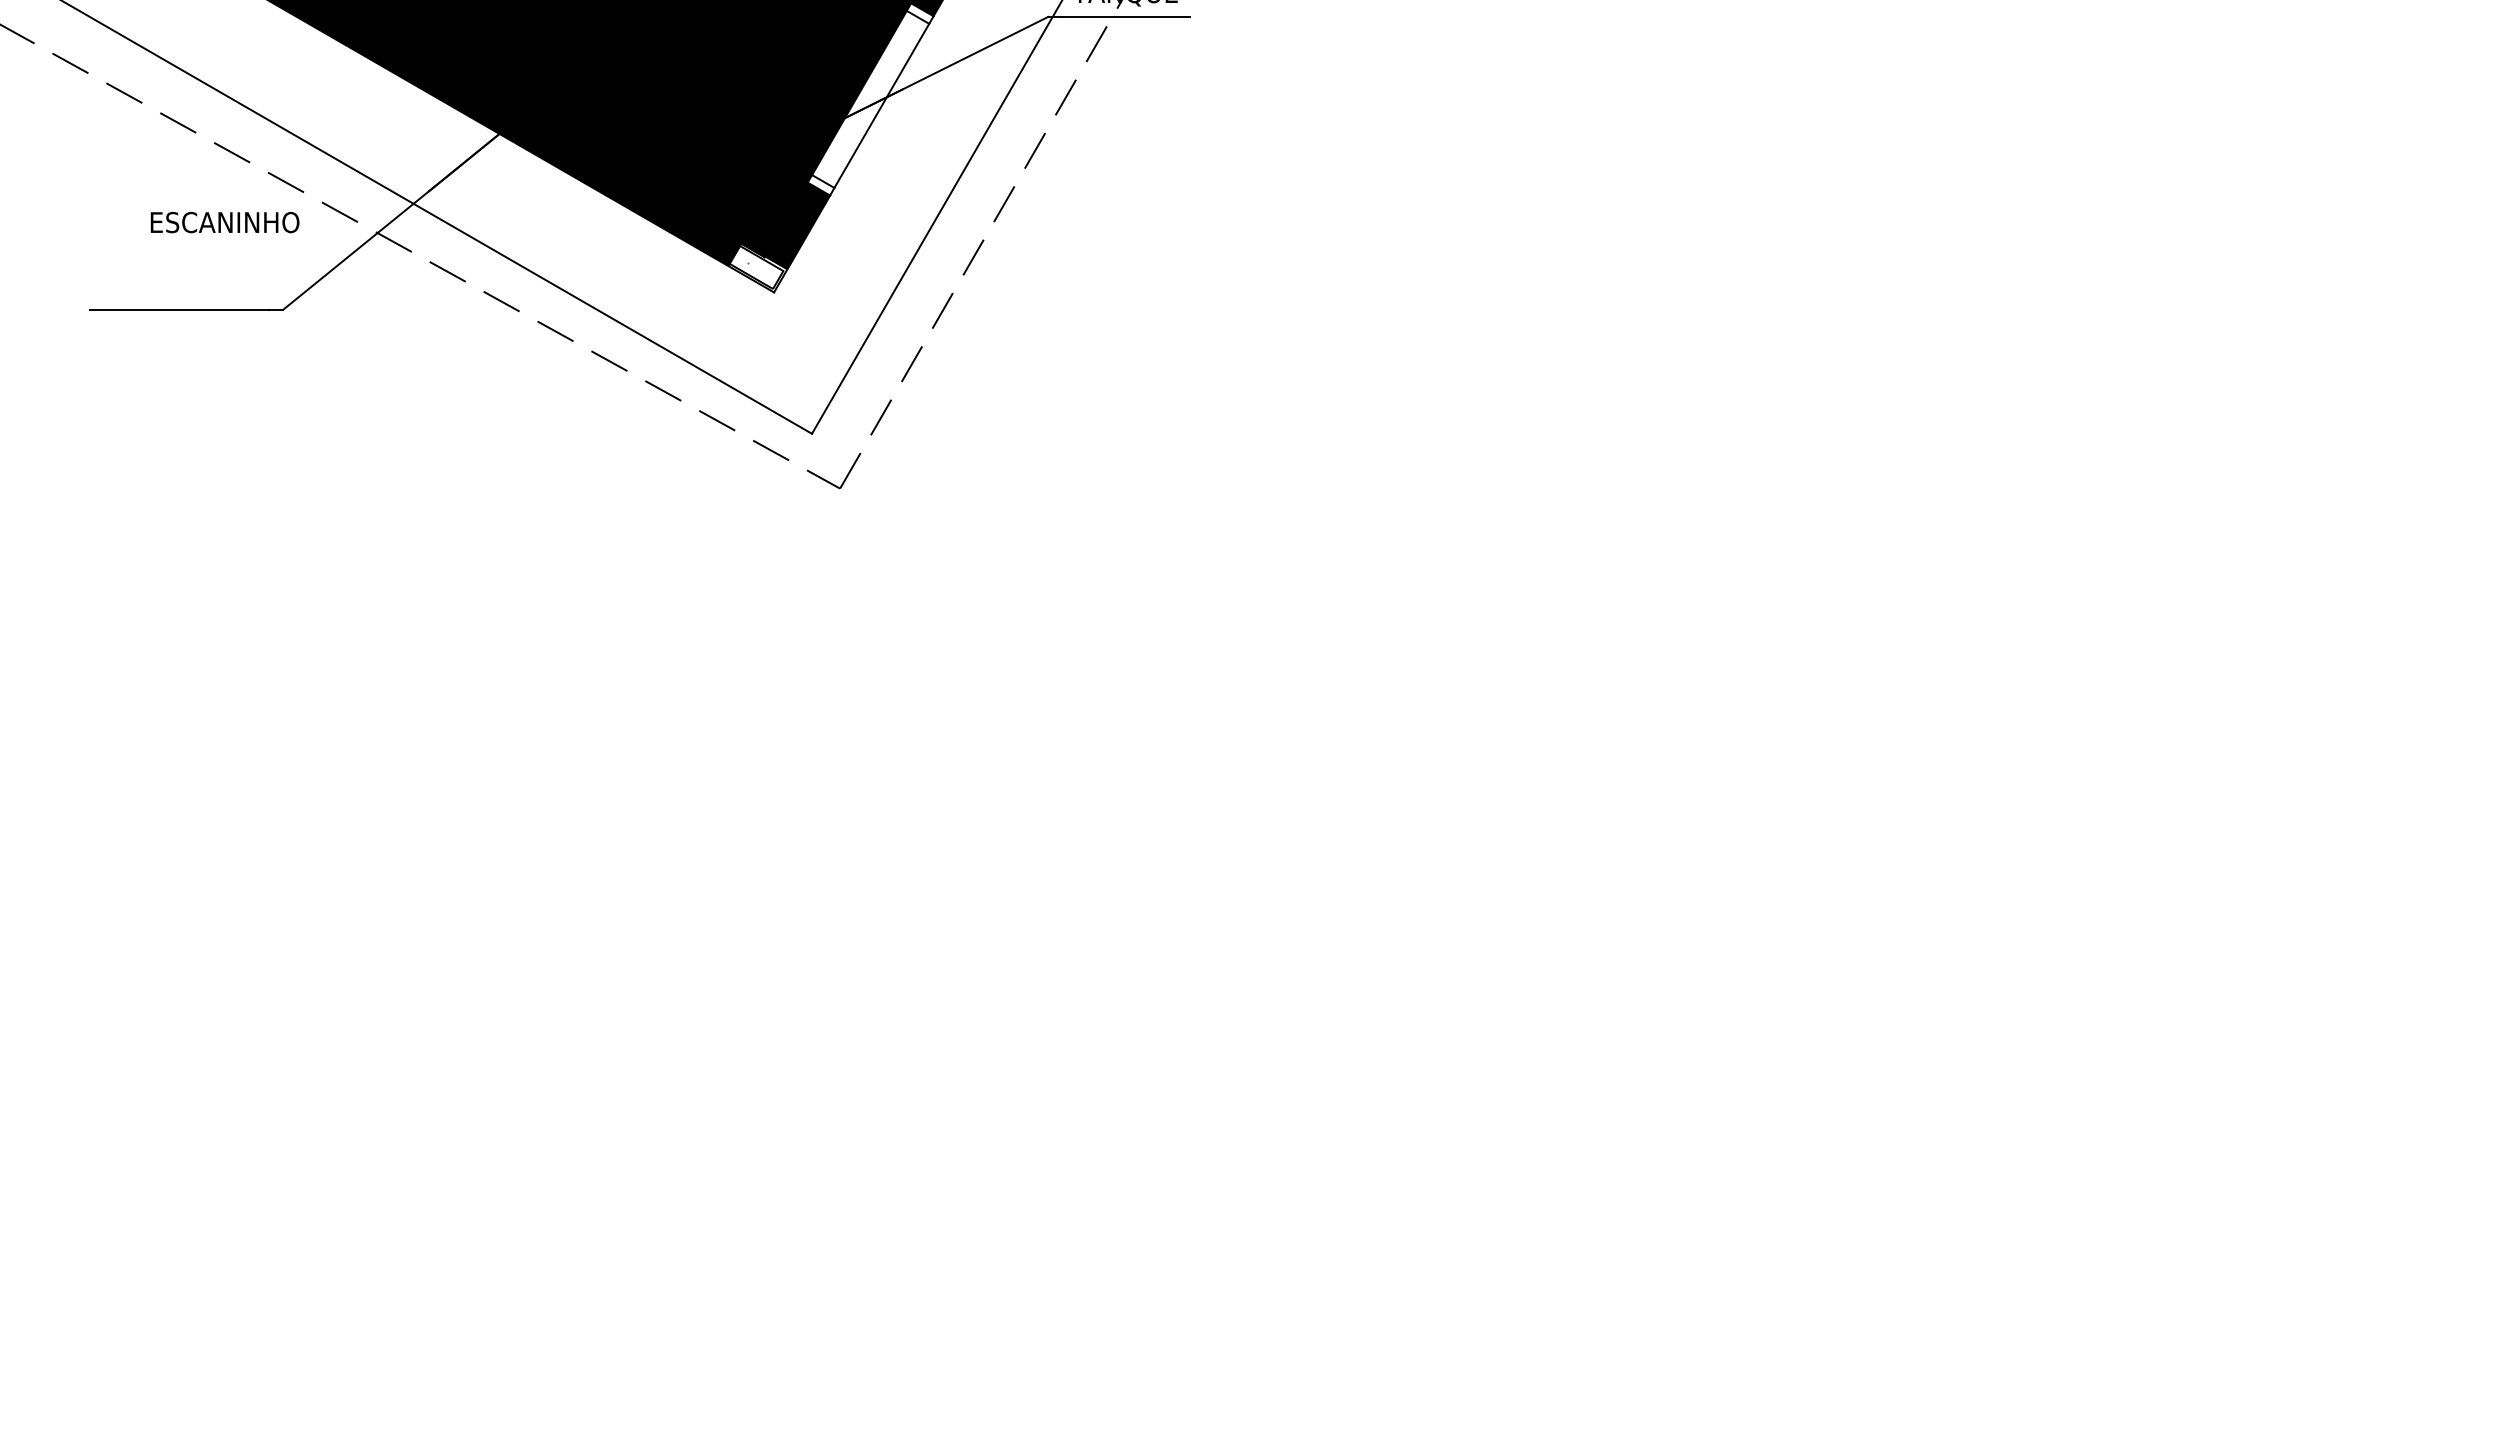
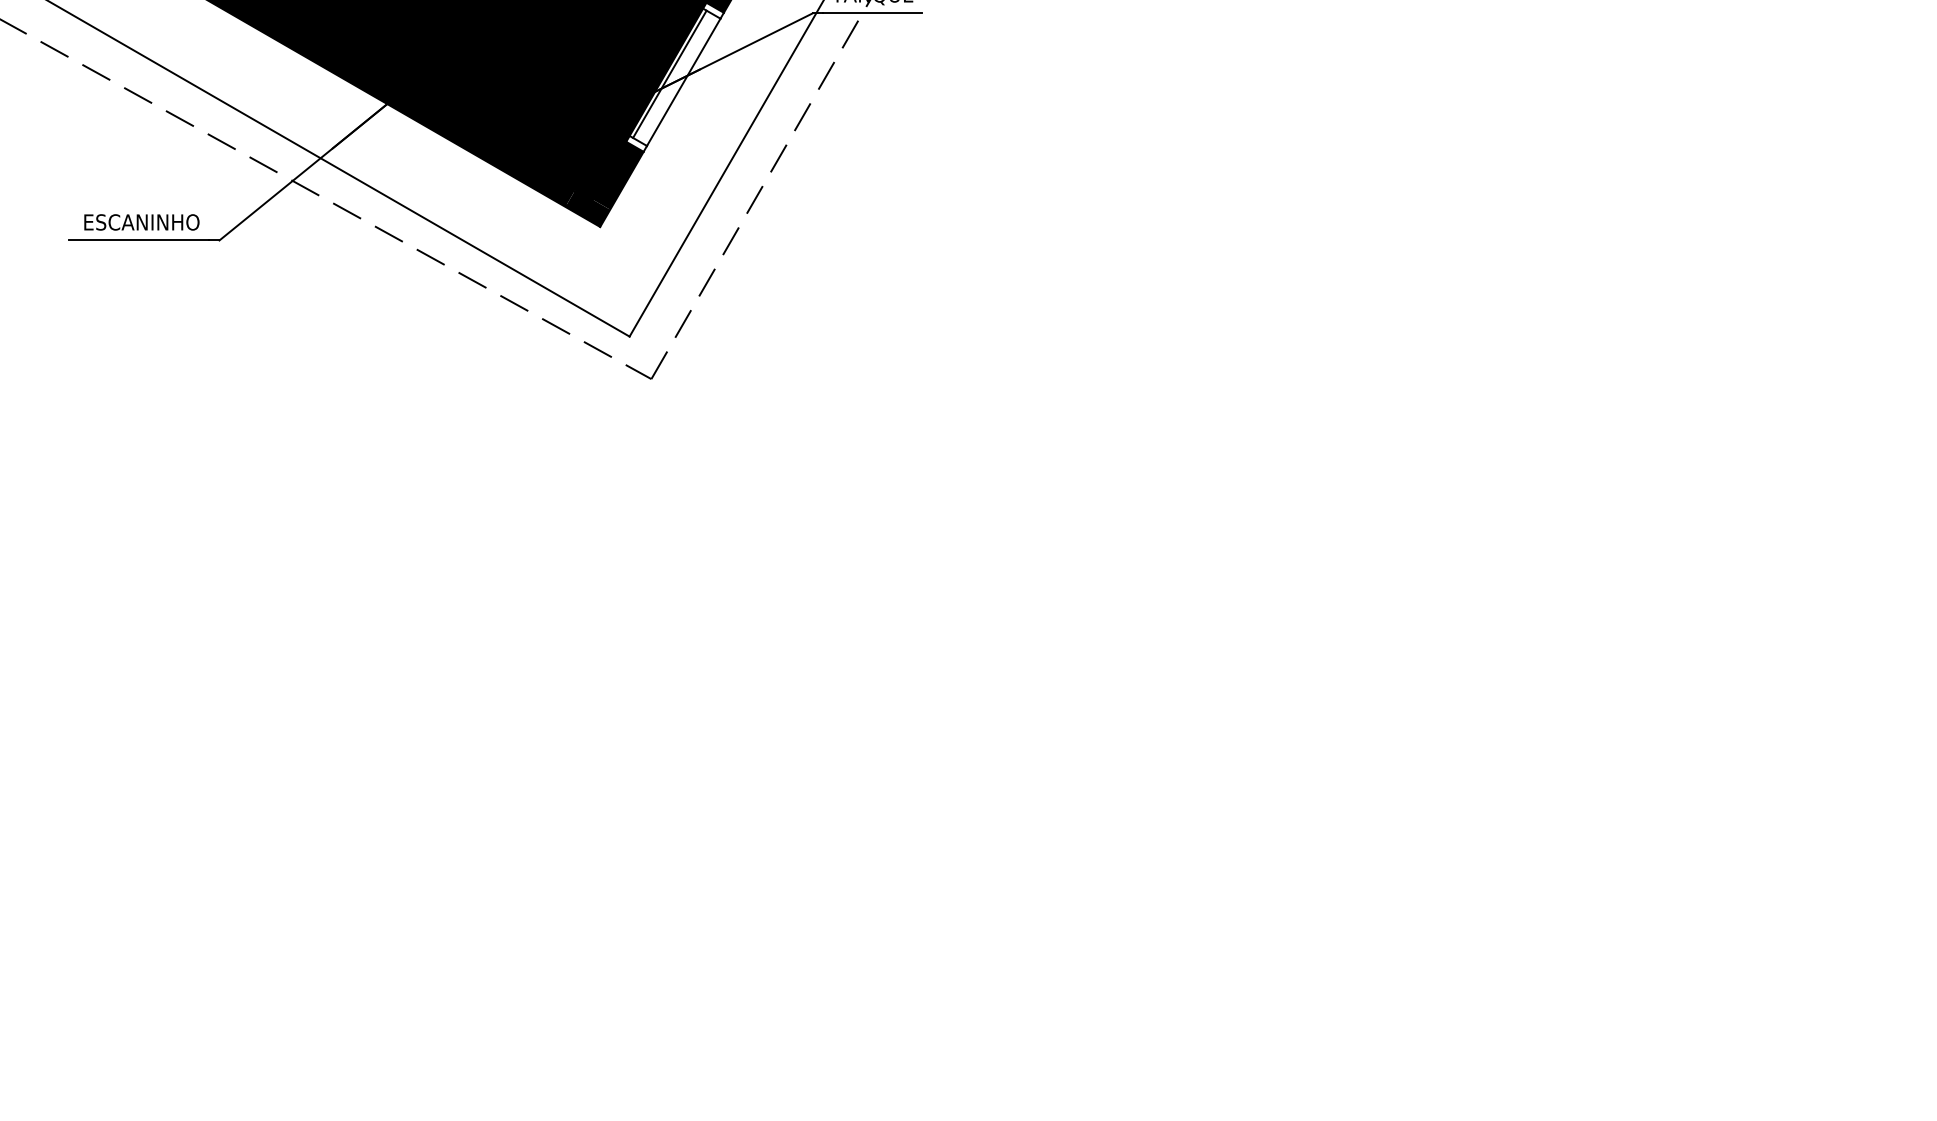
line: (863, 95) -> (669, 74), added
text: (224, 222) -> (141, 222), moved
fill: (758, 268) -> (588, 208), added

